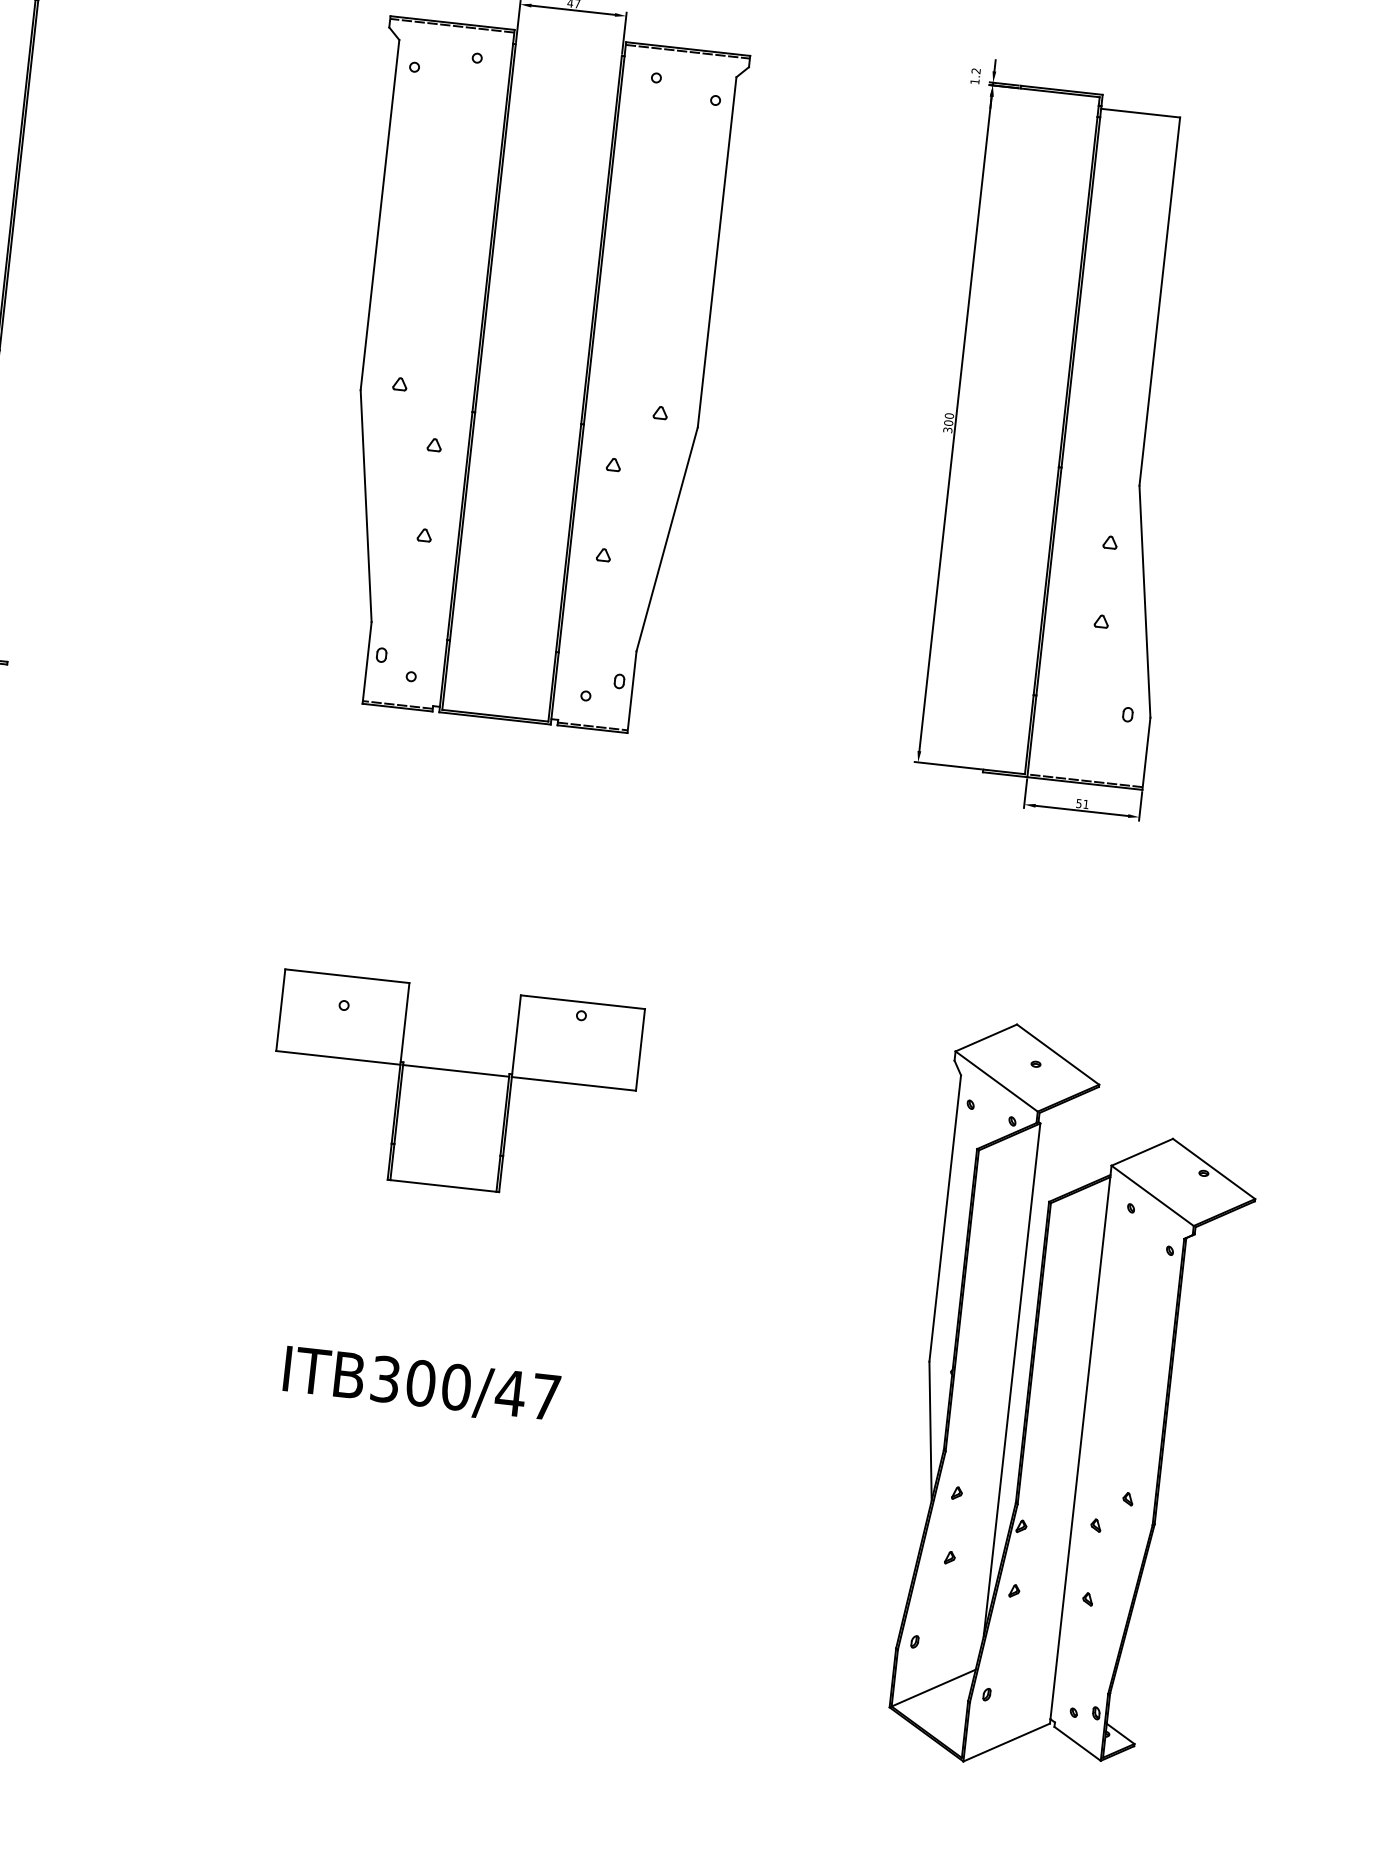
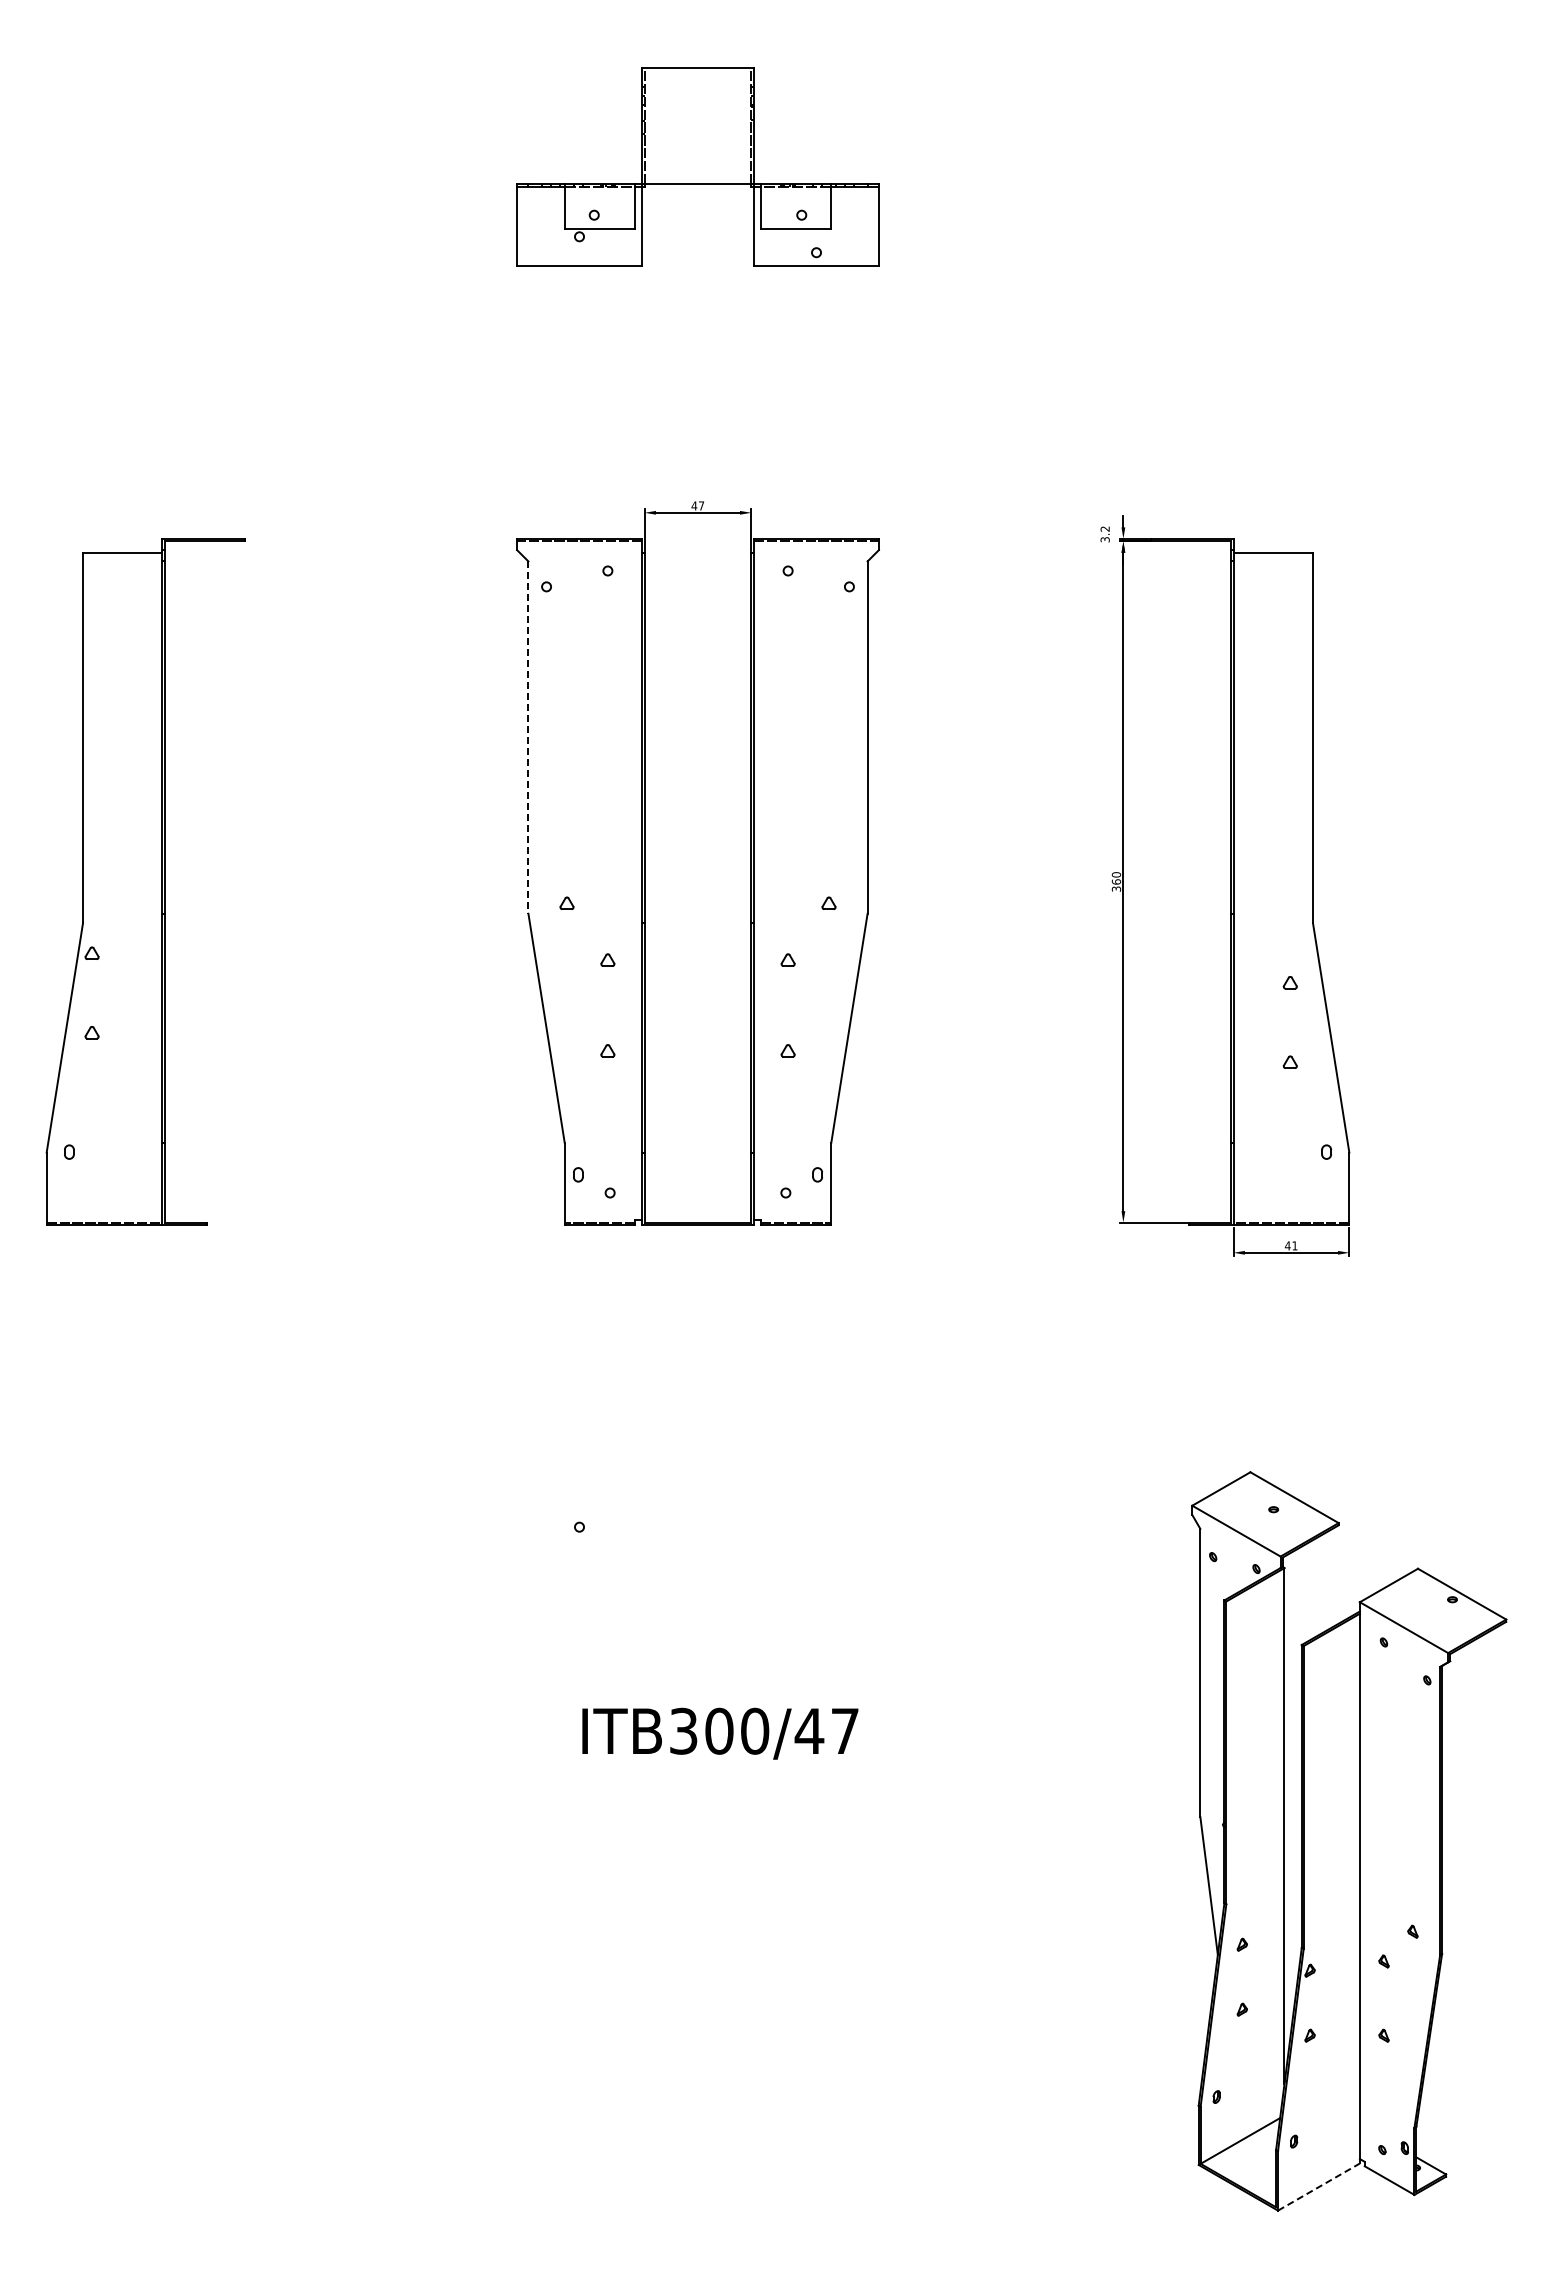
text: (974, 81) -> (1104, 539), 1.2 -> 3.2
line: (379, 215) -> (528, 738), solid -> dashed
text: (948, 422) -> (1116, 881), 300 -> 360
text: (1078, 803) -> (1287, 1245), 51 -> 41
part: (453, 1087) -> (697, 1596), removed
text: (421, 1385) -> (720, 1733), moved
line: (1007, 1742) -> (1319, 2186), solid -> dashed

